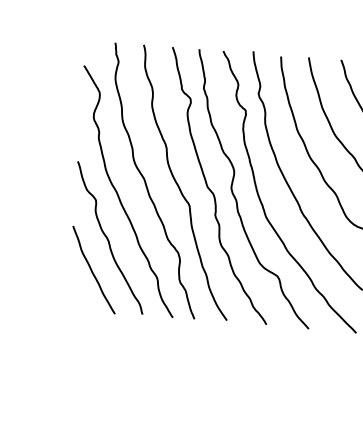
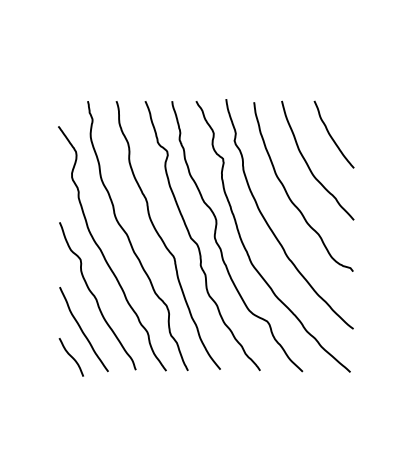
curve: (78, 295) -> (70, 356), added

